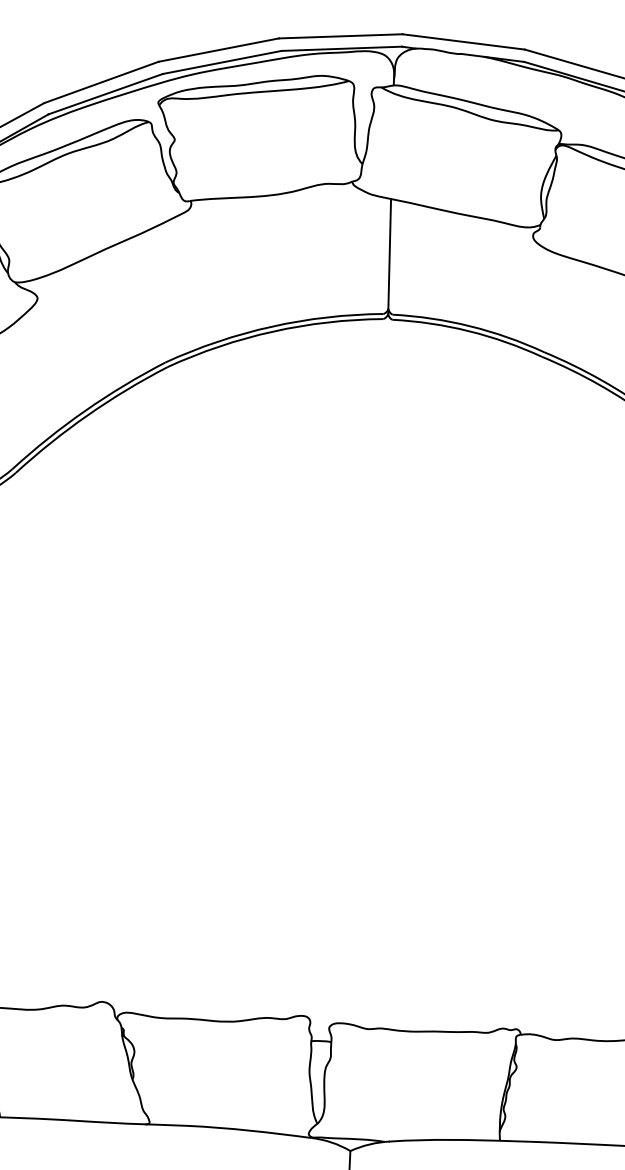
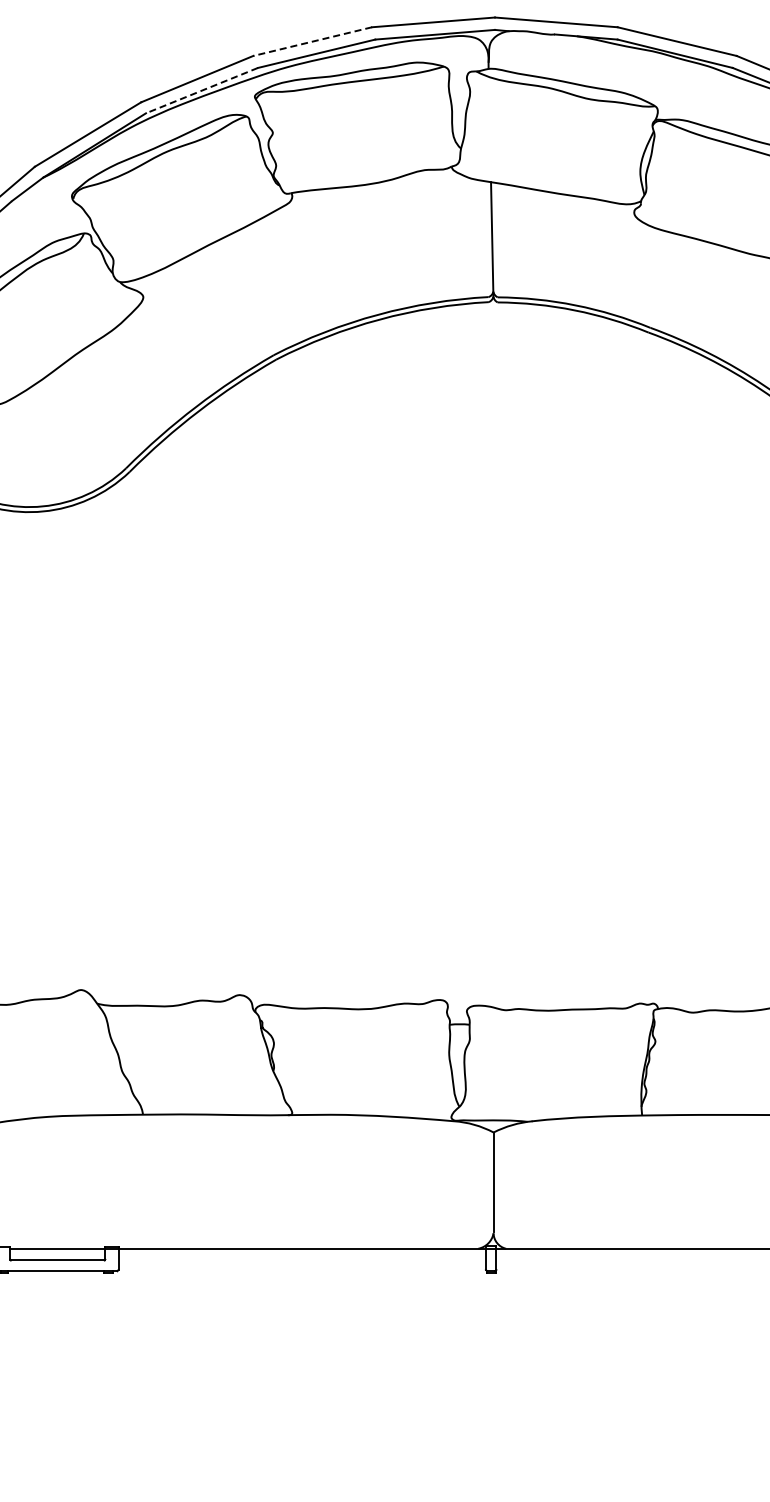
line: (218, 49) -> (312, 41), solid -> dashed
line: (105, 94) -> (201, 90), solid -> dashed

